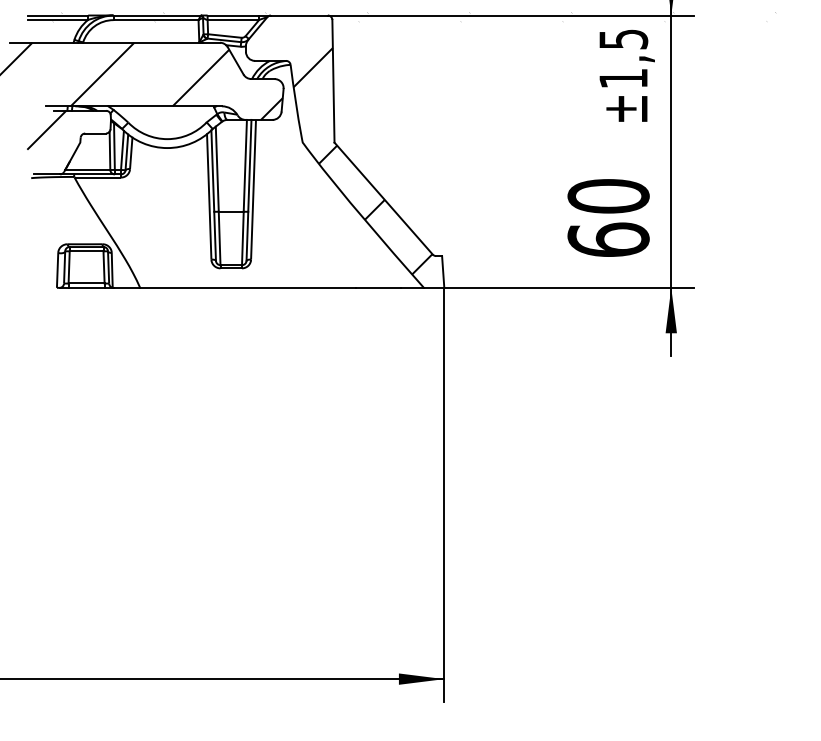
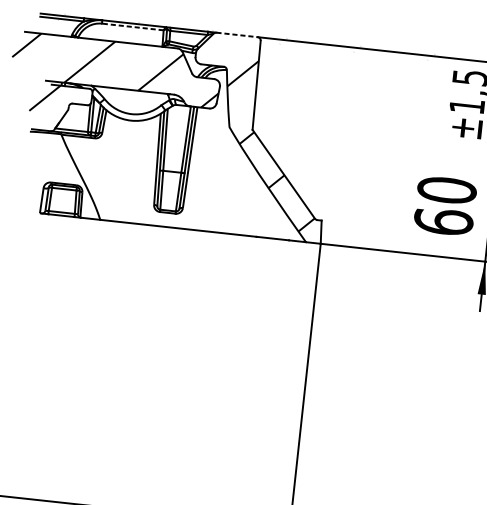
line: (299, 15) -> (237, 34), solid -> dashed
line: (156, 20) -> (133, 27), solid -> dashed

